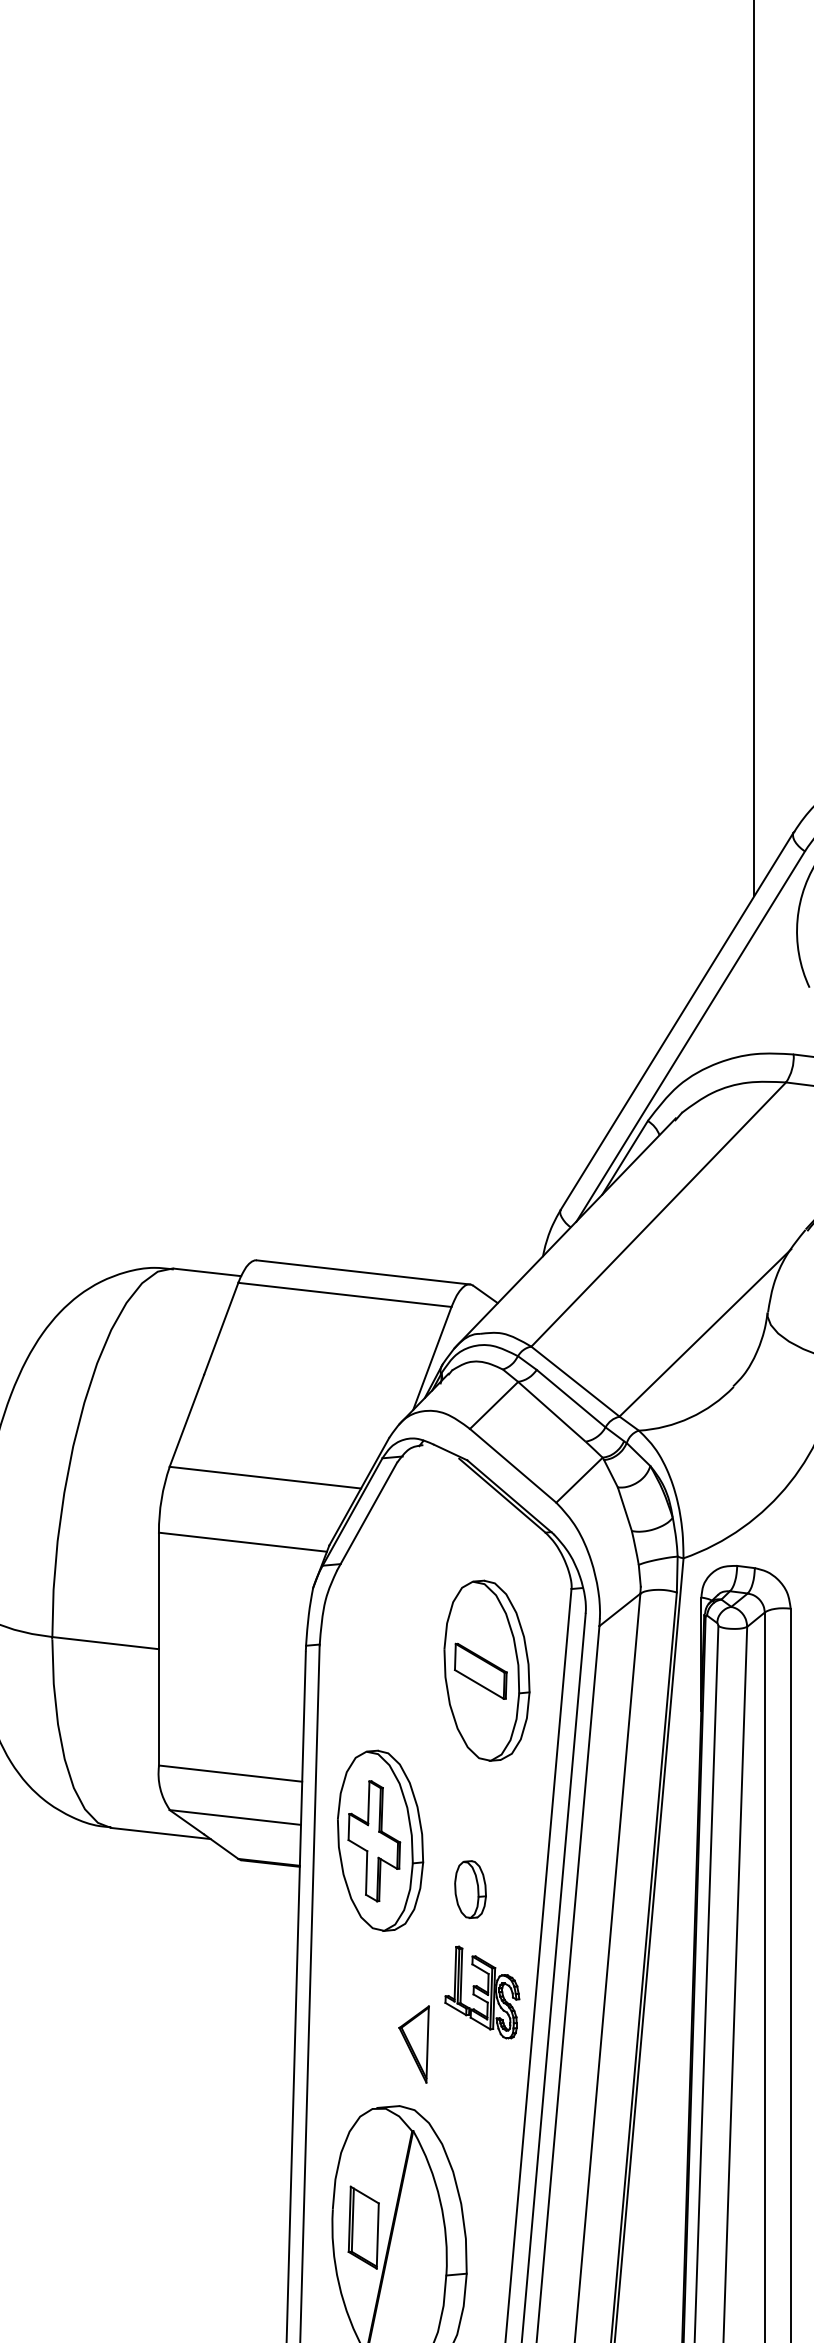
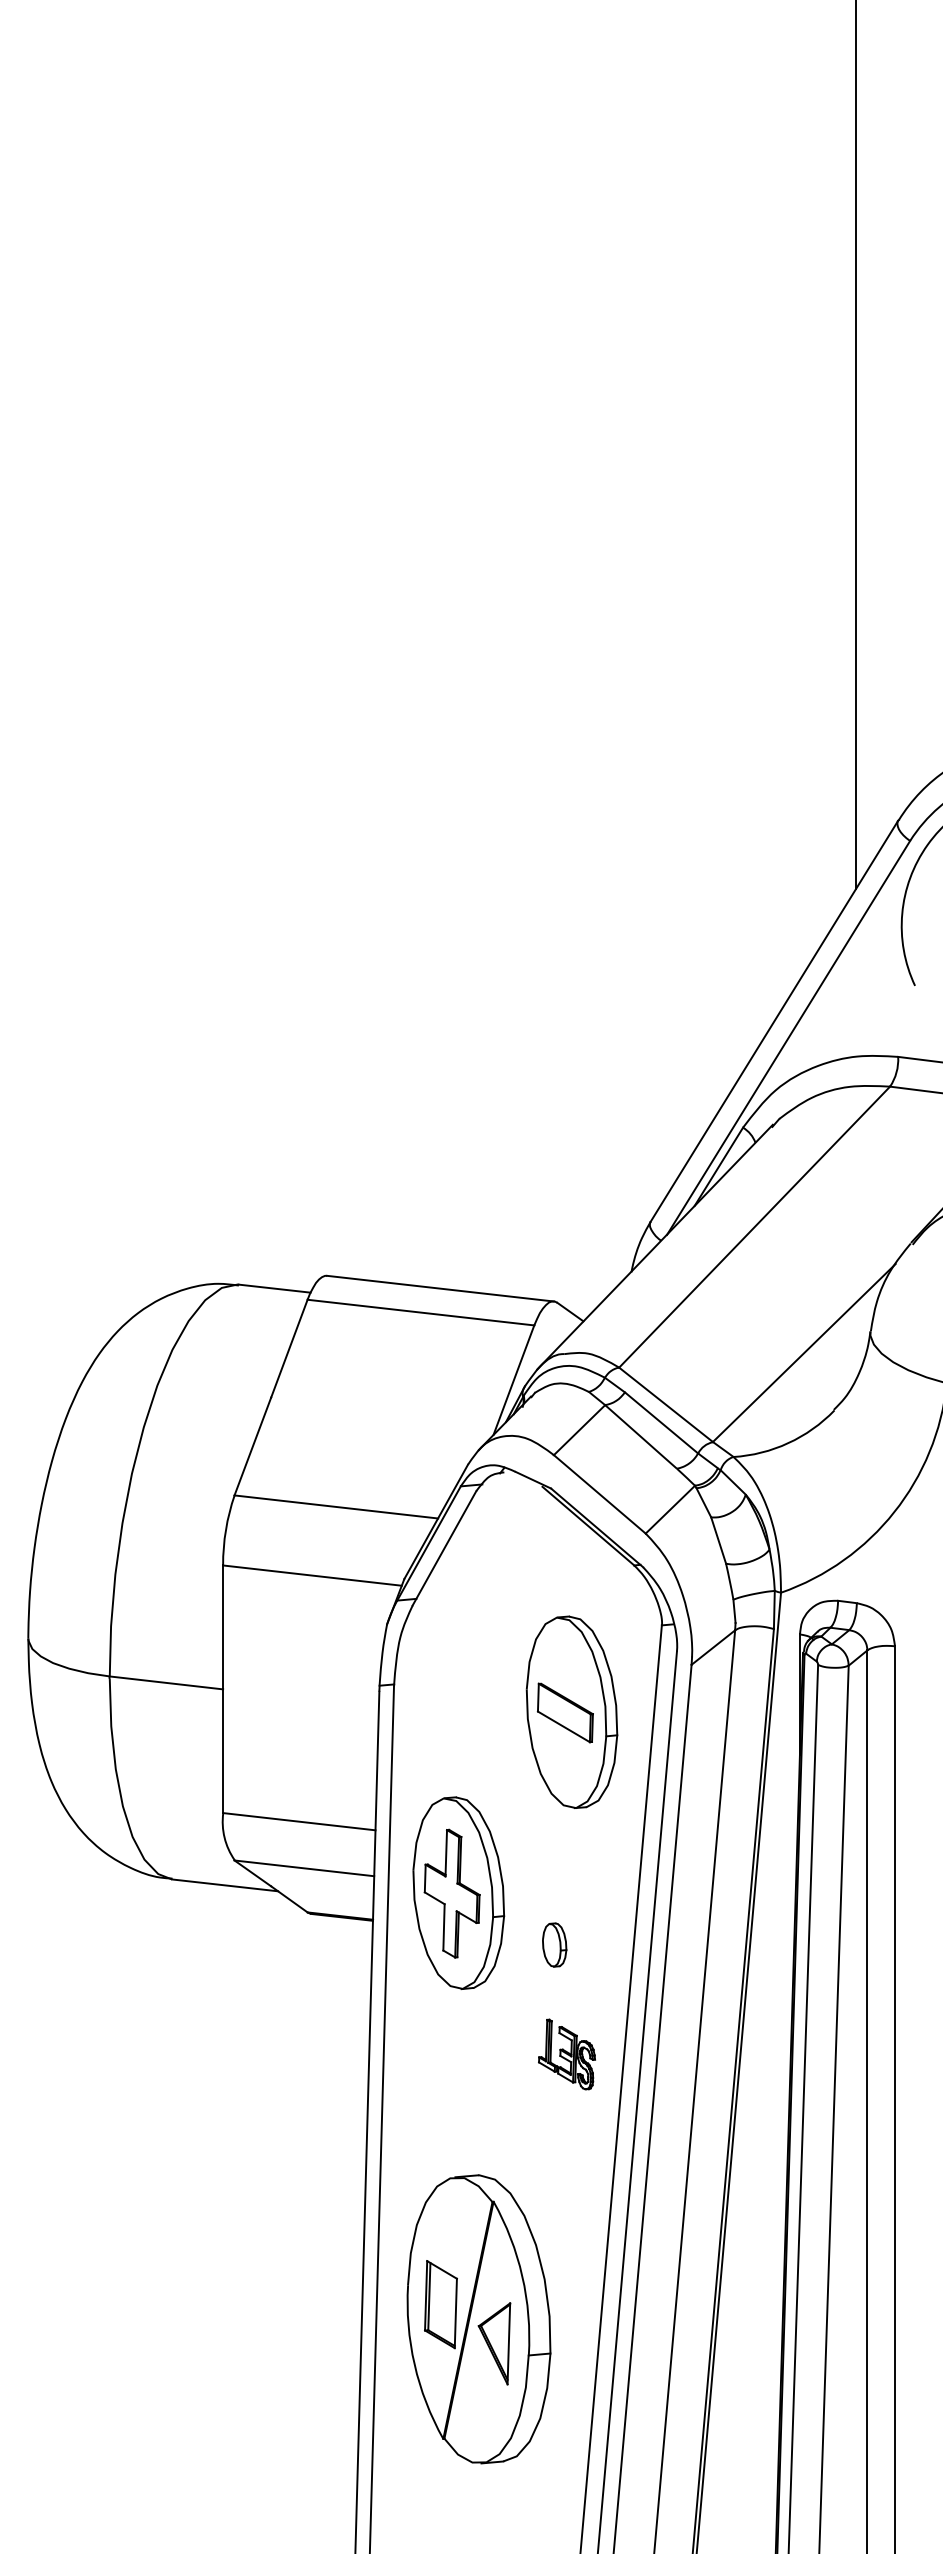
part: (470, 1889) -> (554, 1944), size x0.71
part: (481, 1992) -> (566, 2054), size x0.71
part: (414, 2044) -> (494, 2343), moved

